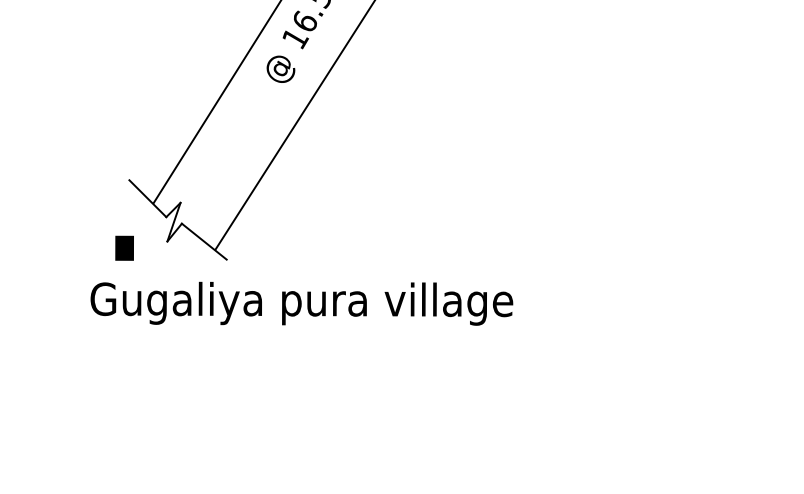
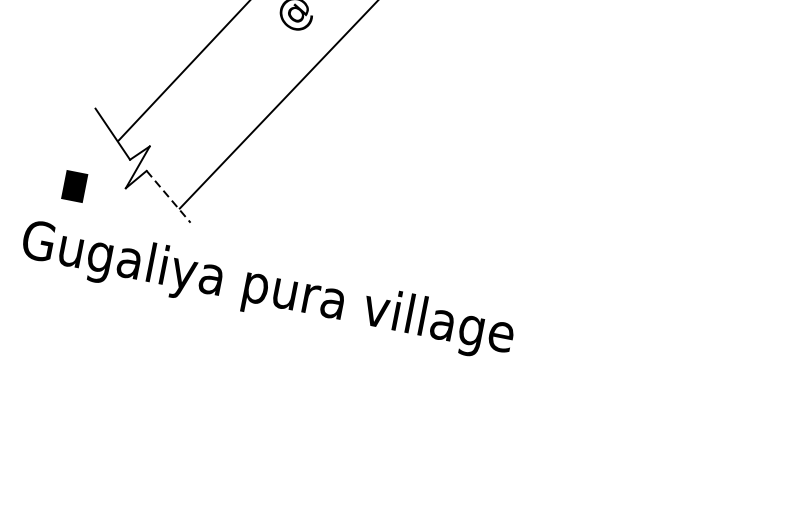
line: (204, 241) -> (168, 196), solid -> dashed

